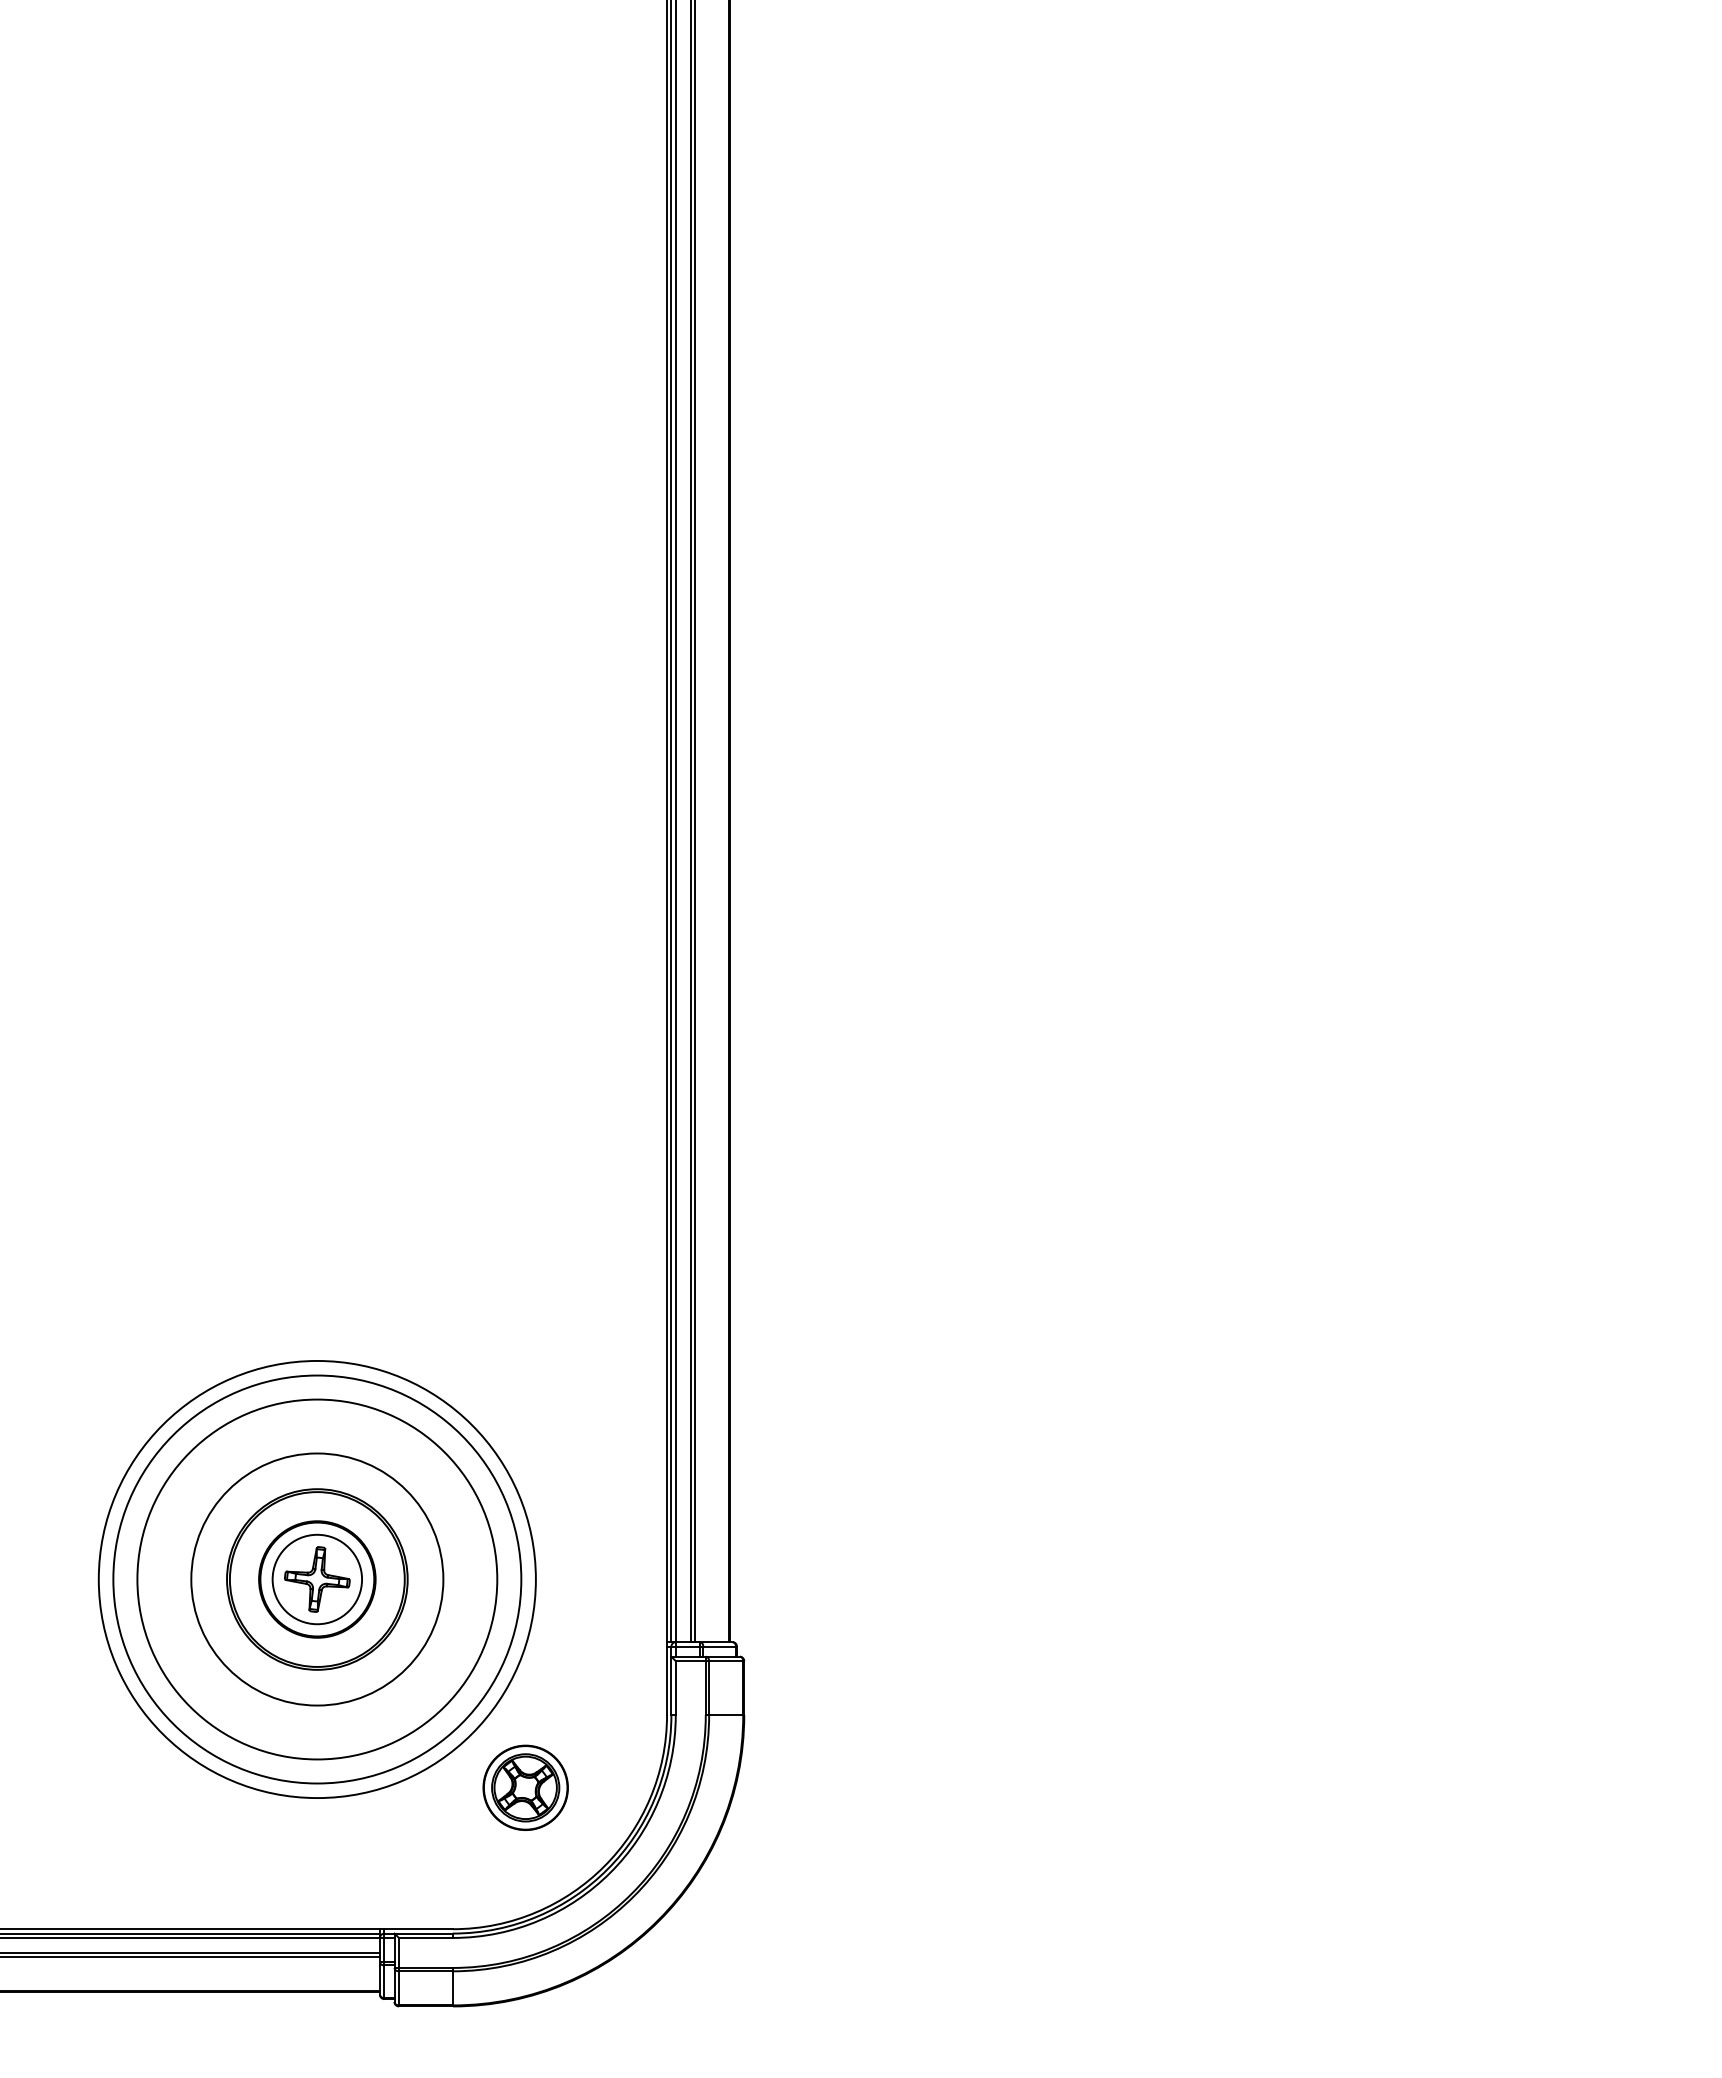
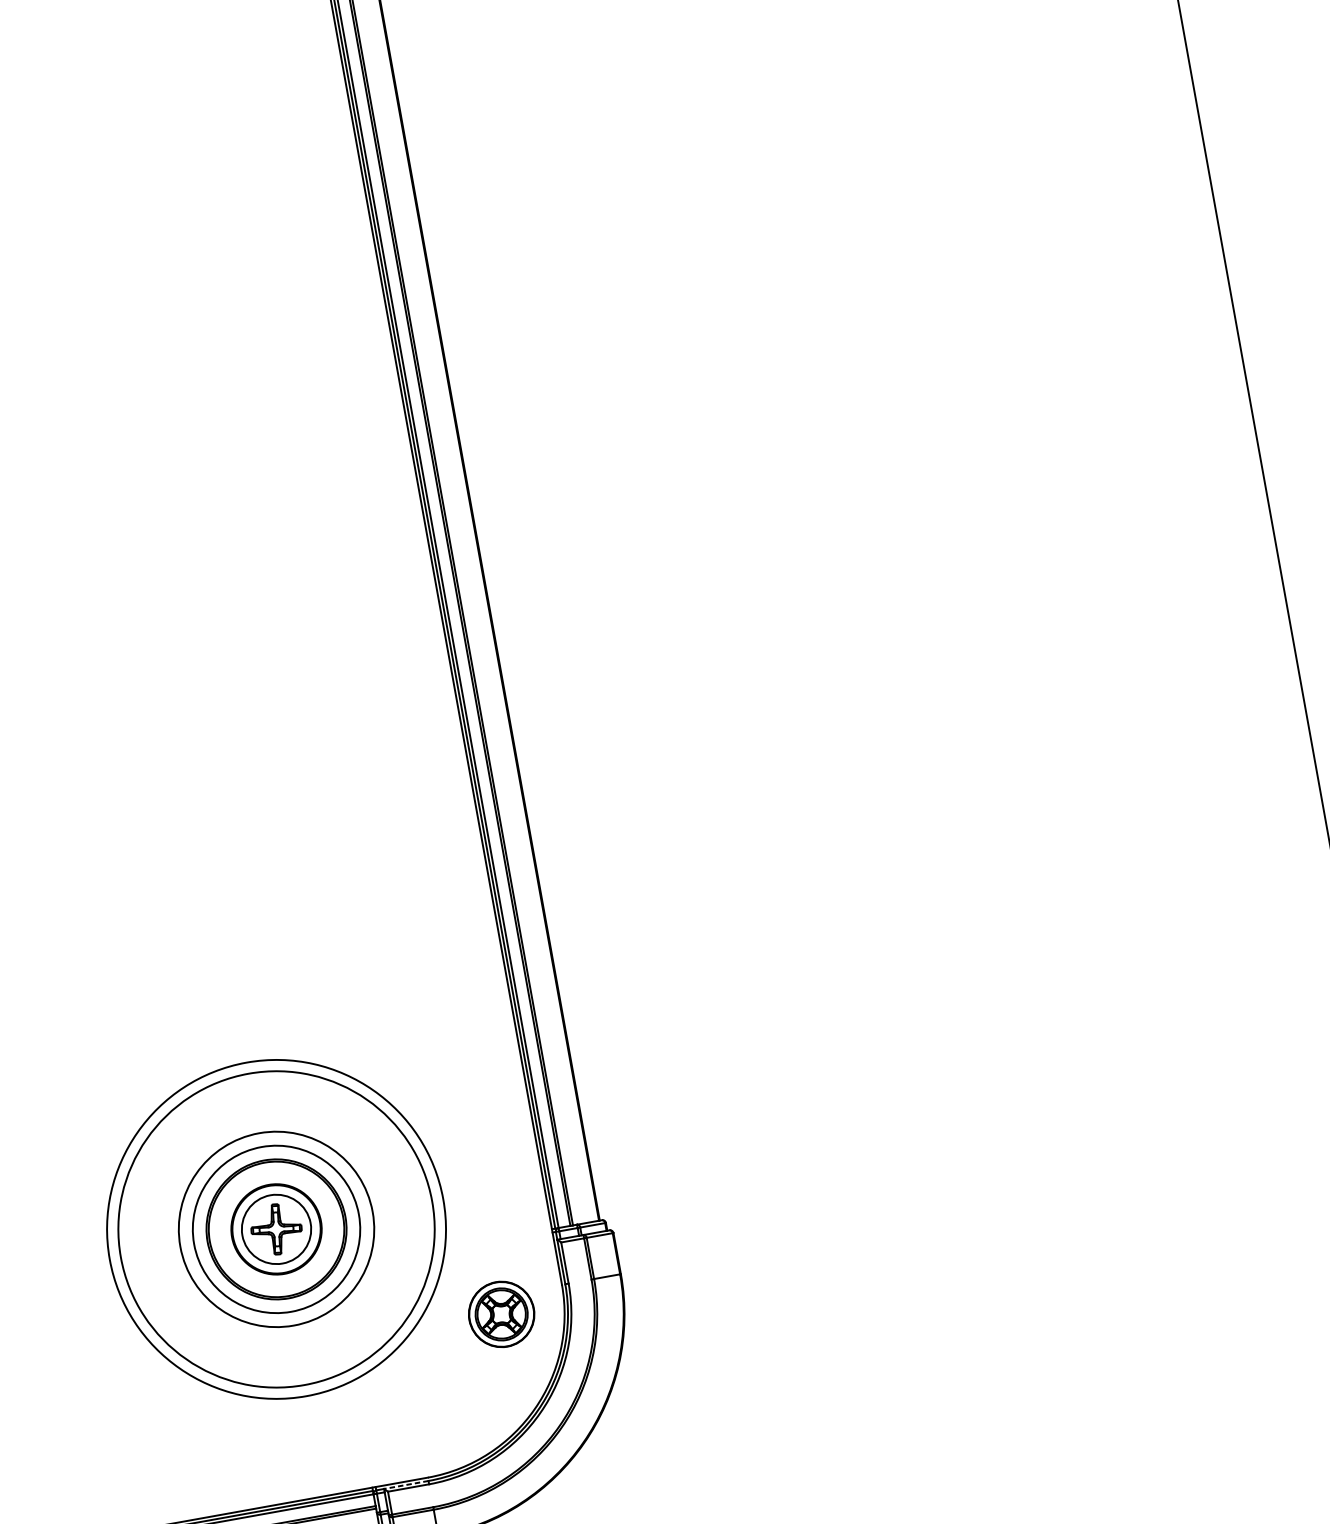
circle: (317, 1579) -> (276, 1229), size x0.6
part: (525, 1787) -> (501, 1314), moved
line: (423, 1933) -> (406, 1484), solid -> dashed

